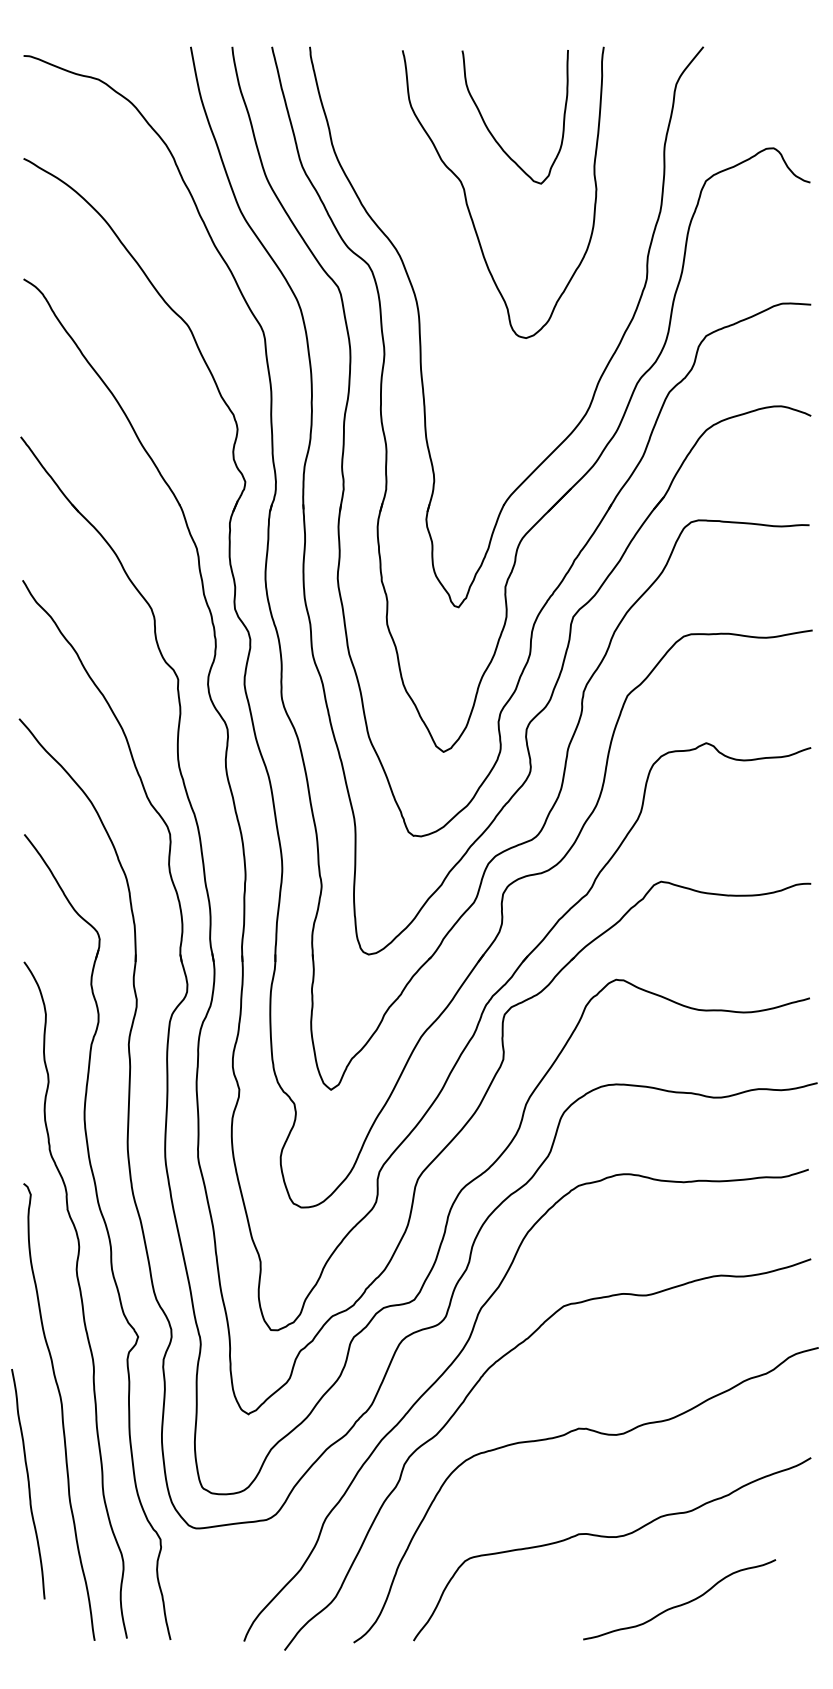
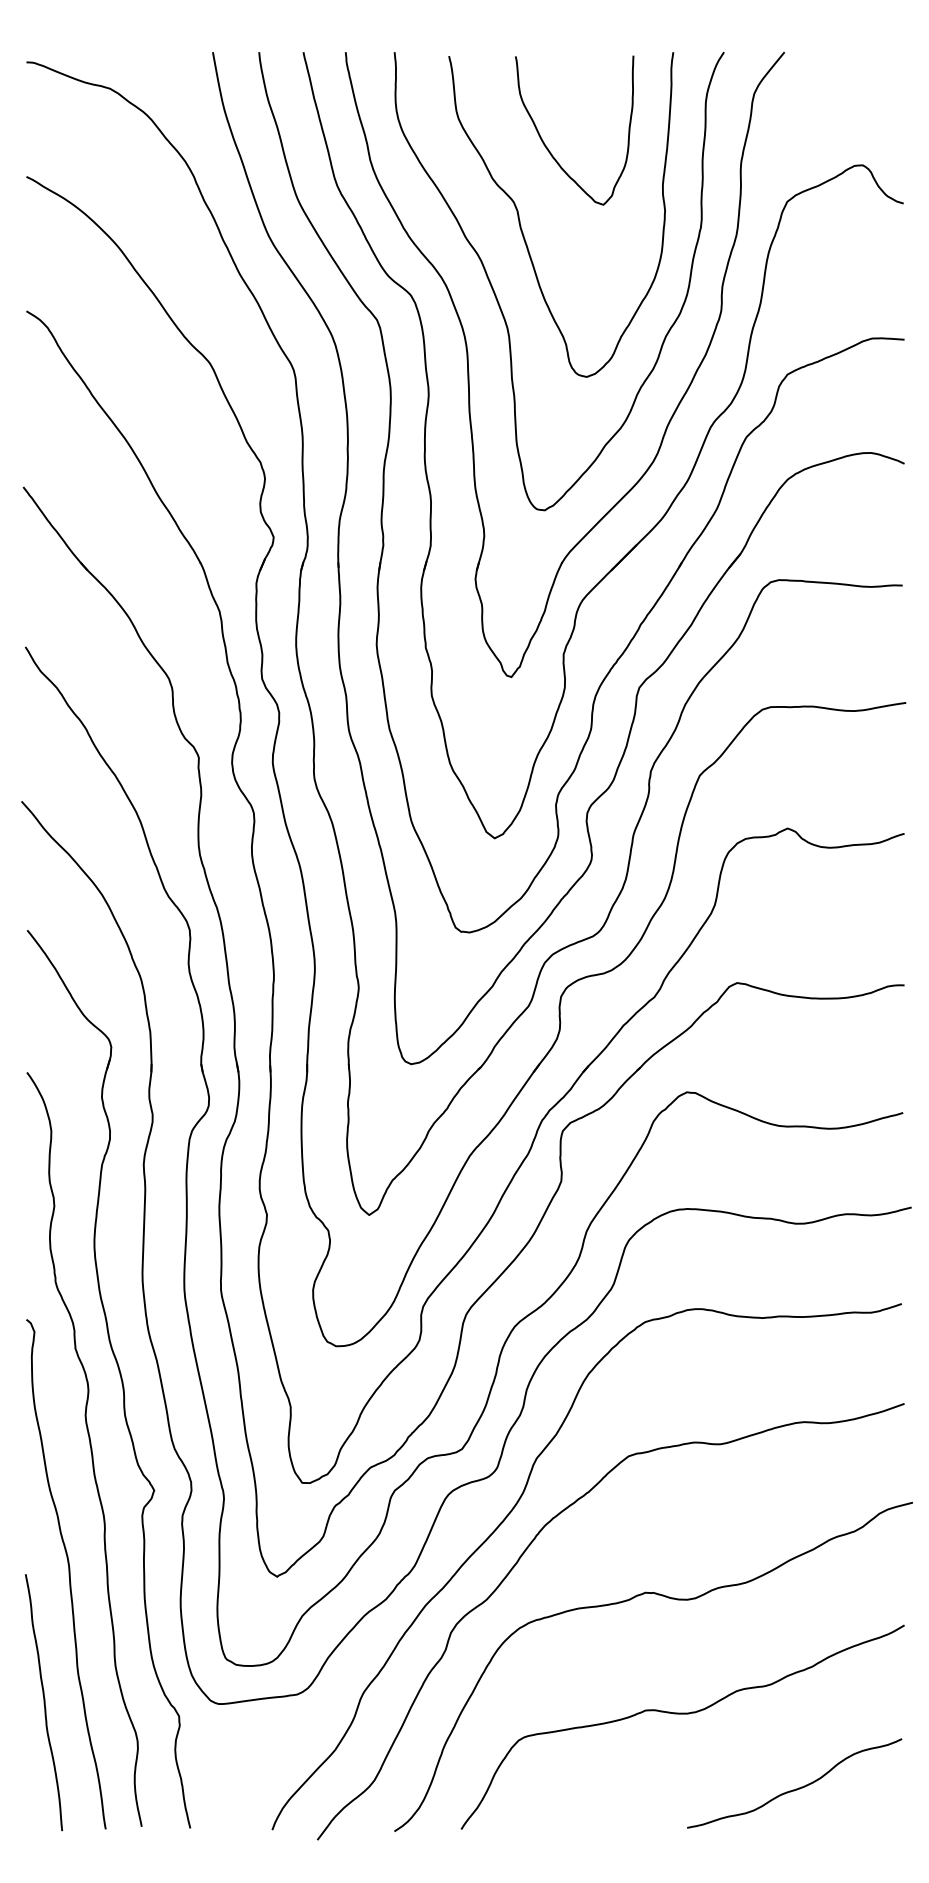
curve: (449, 275) -> (501, 307), added
curve: (28, 1484) -> (44, 1702), moved
curve: (682, 1603) -> (797, 1787), moved

